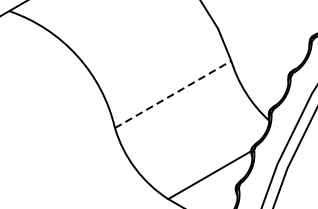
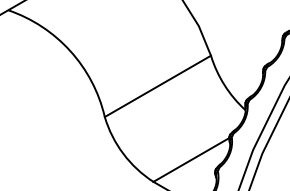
line: (173, 94) -> (158, 86), dashed -> solid

